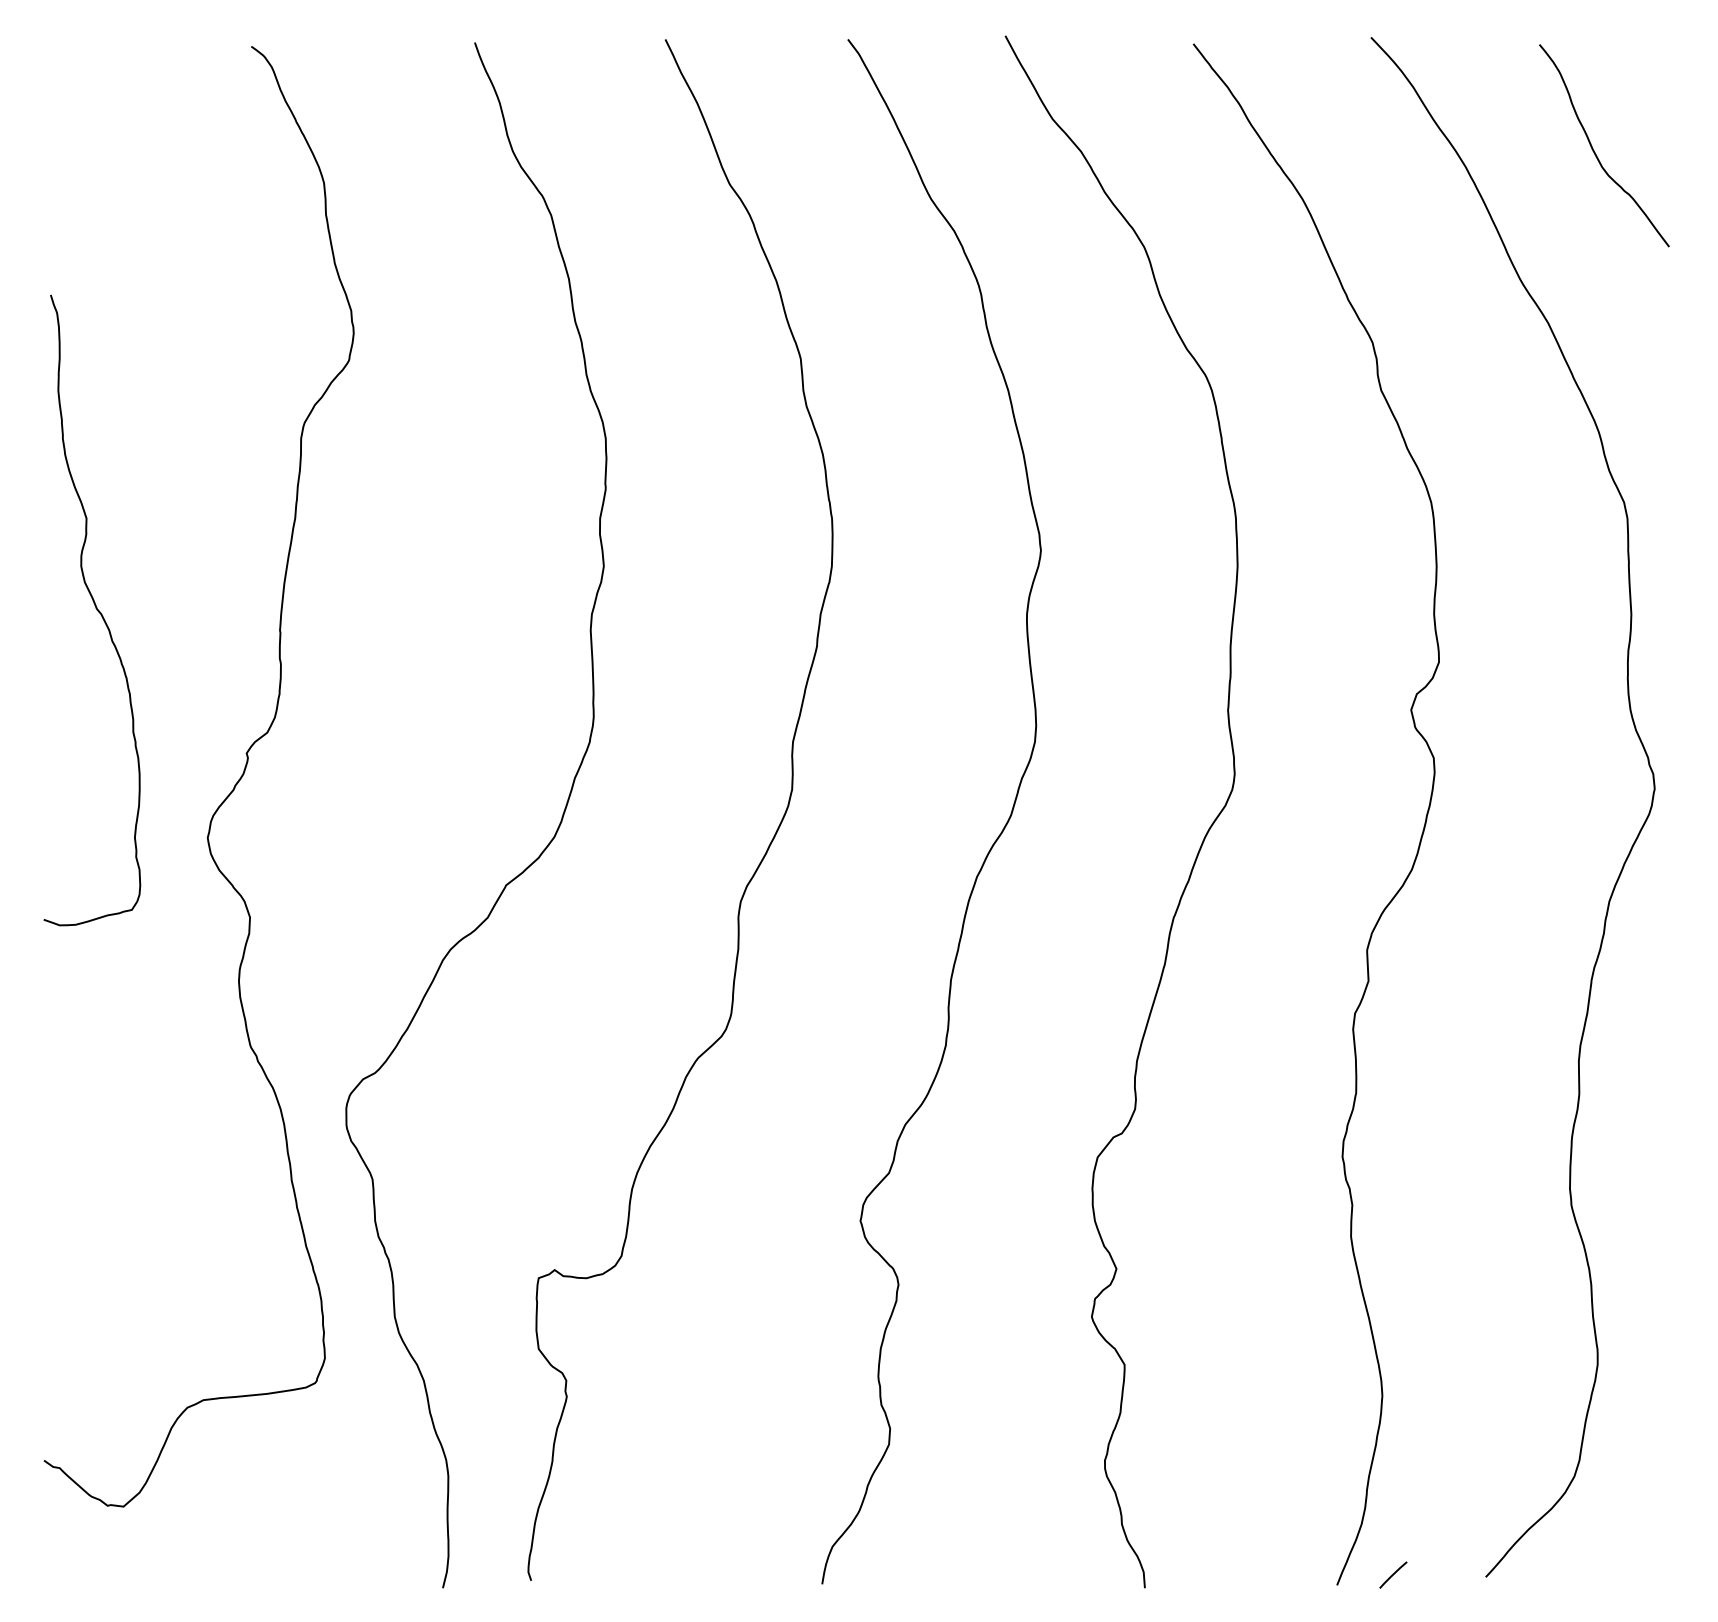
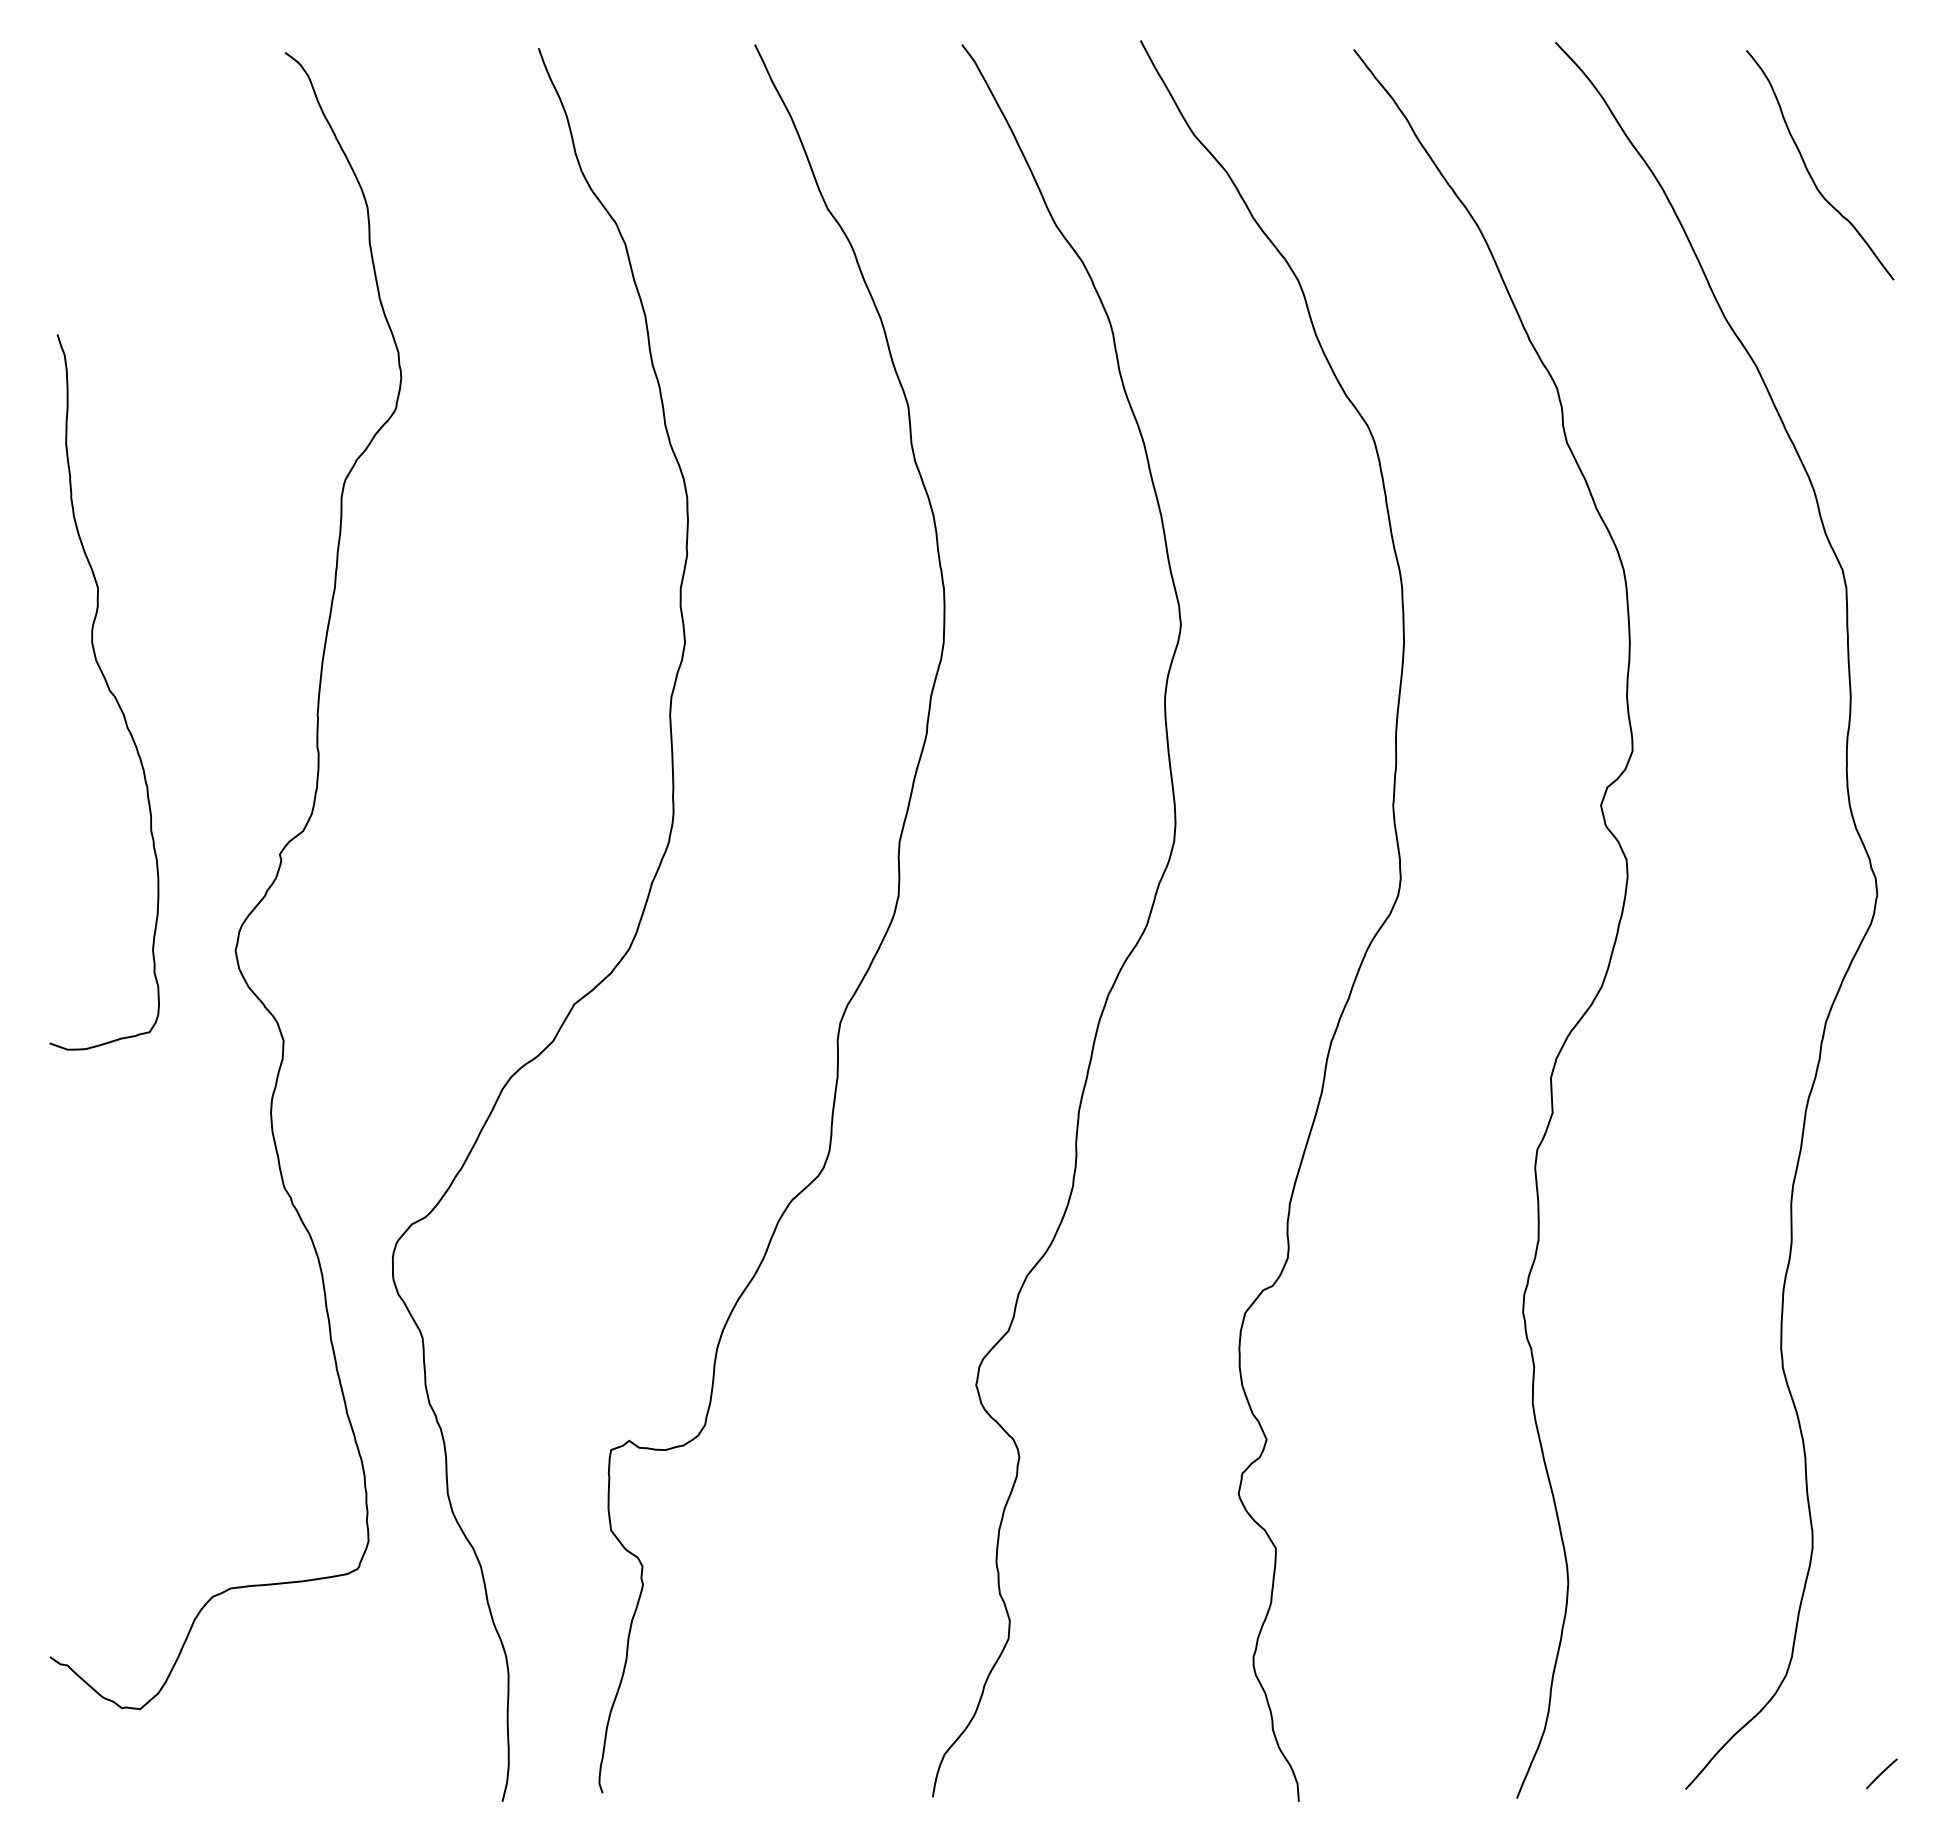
line: (1393, 1574) -> (1881, 1773), moved

